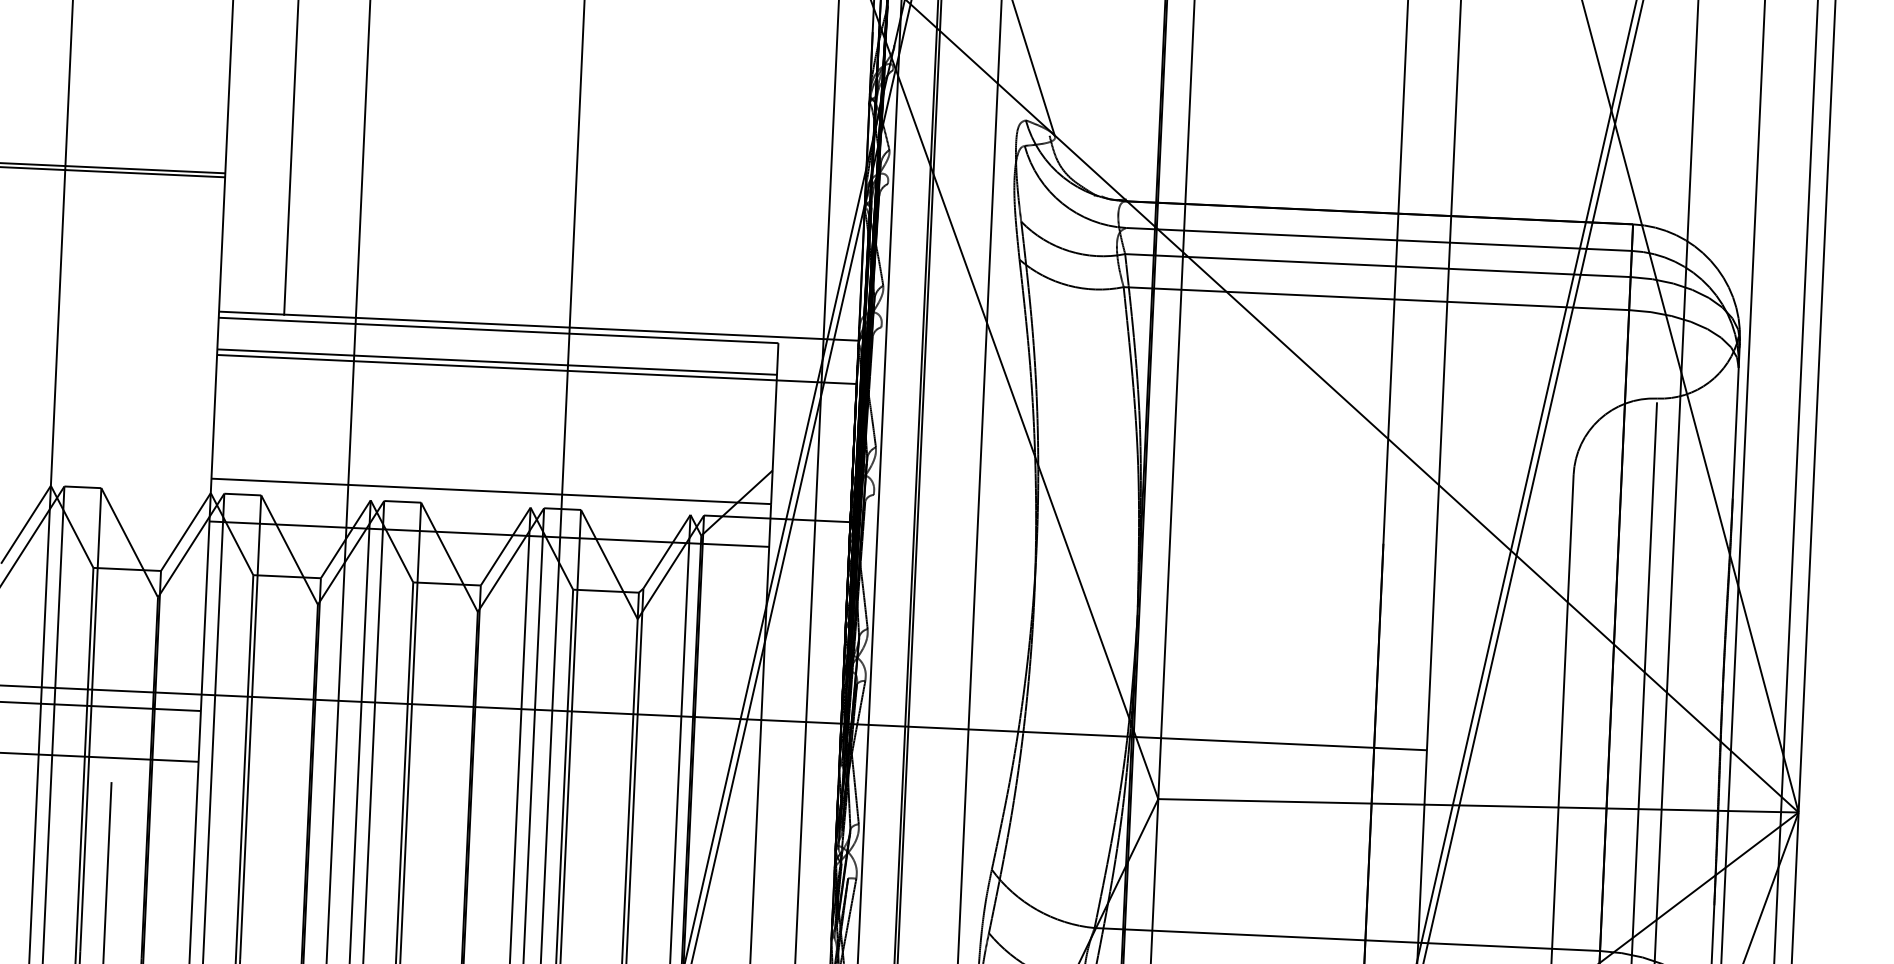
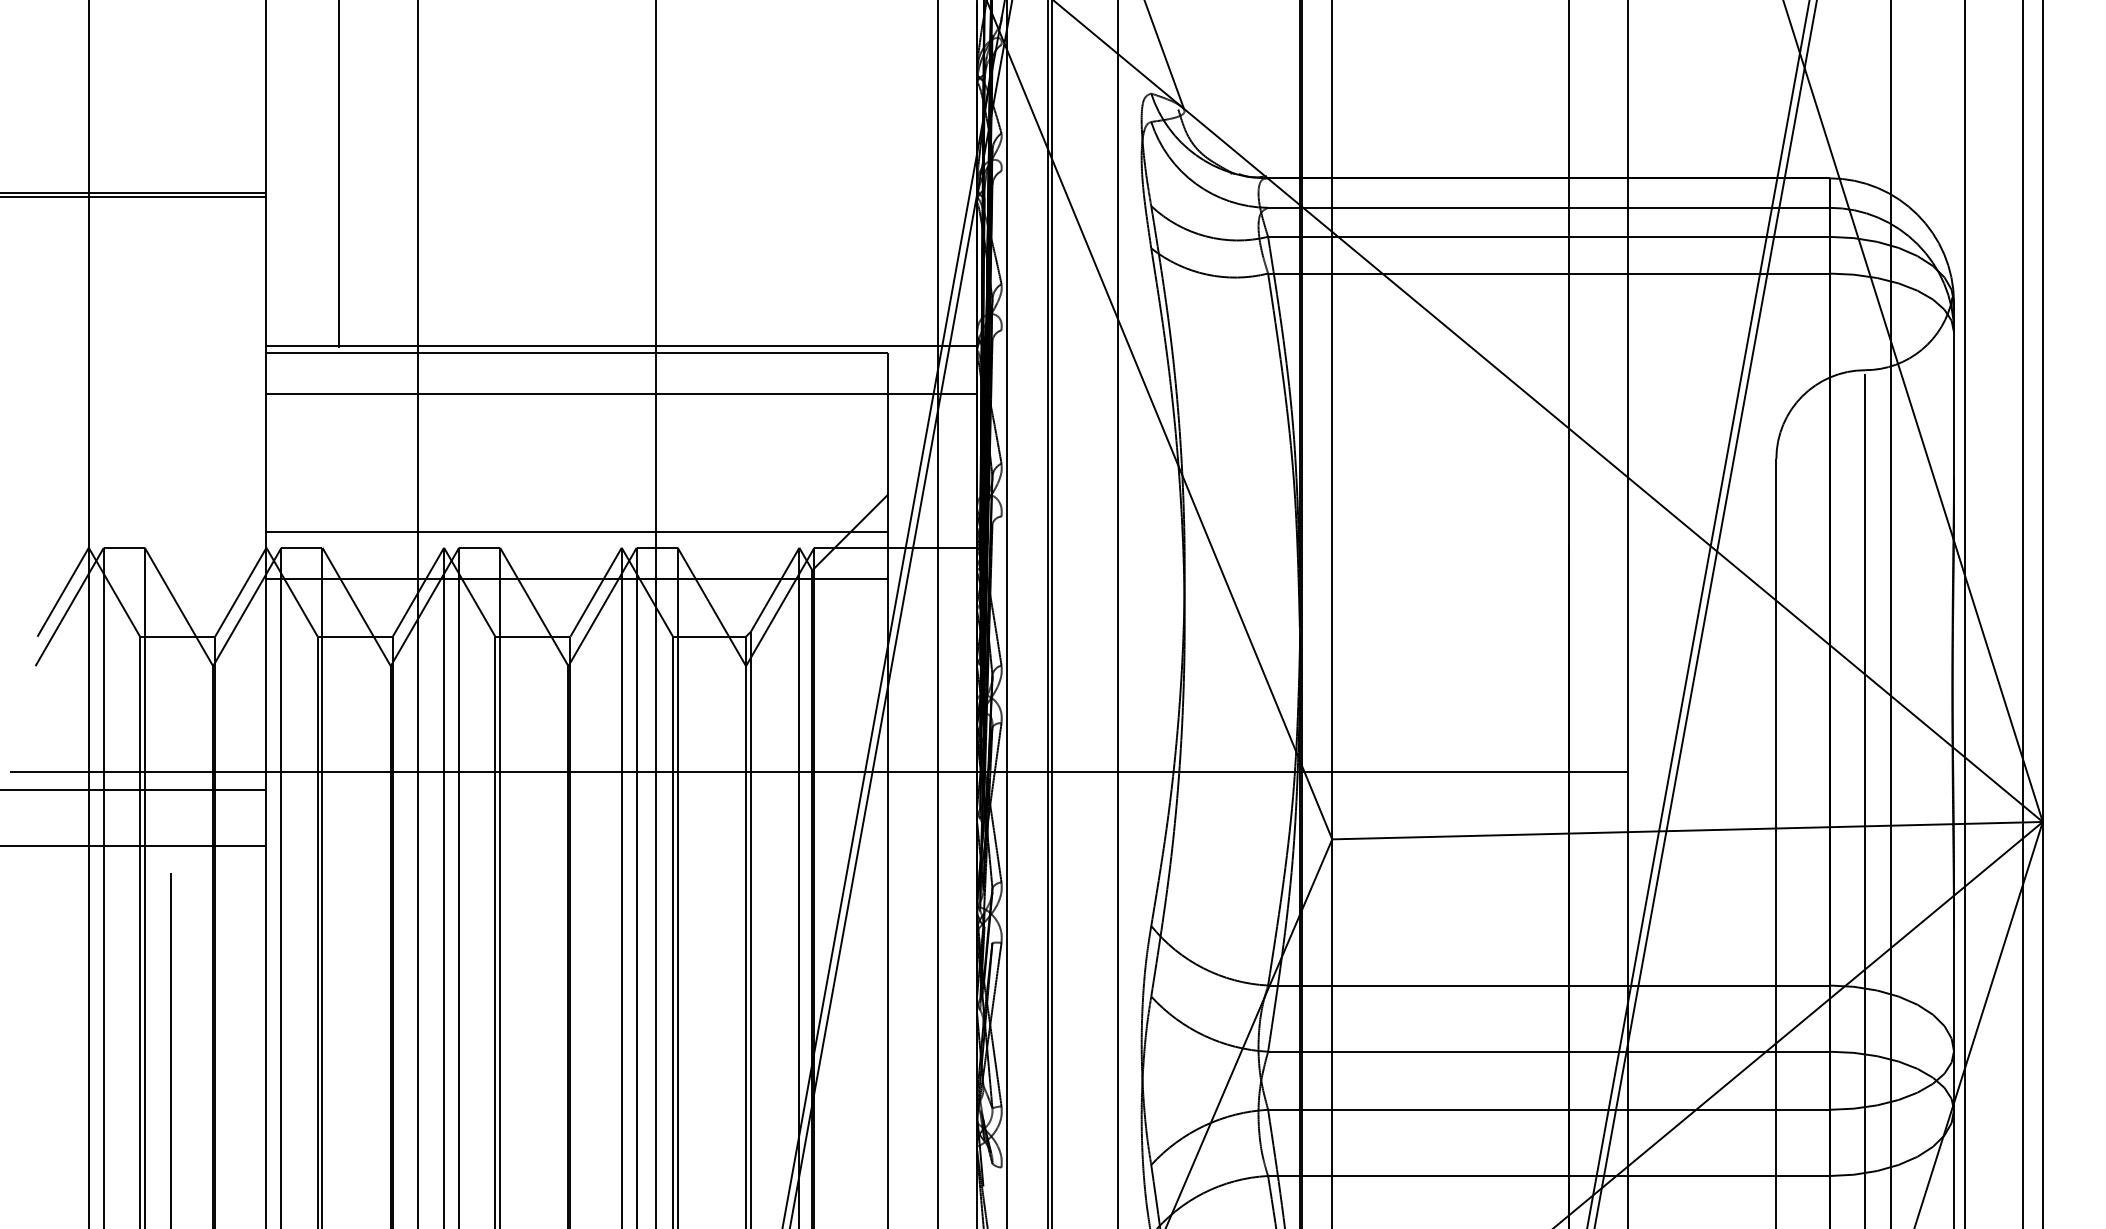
line: (497, 362) -> (577, 388), removed

